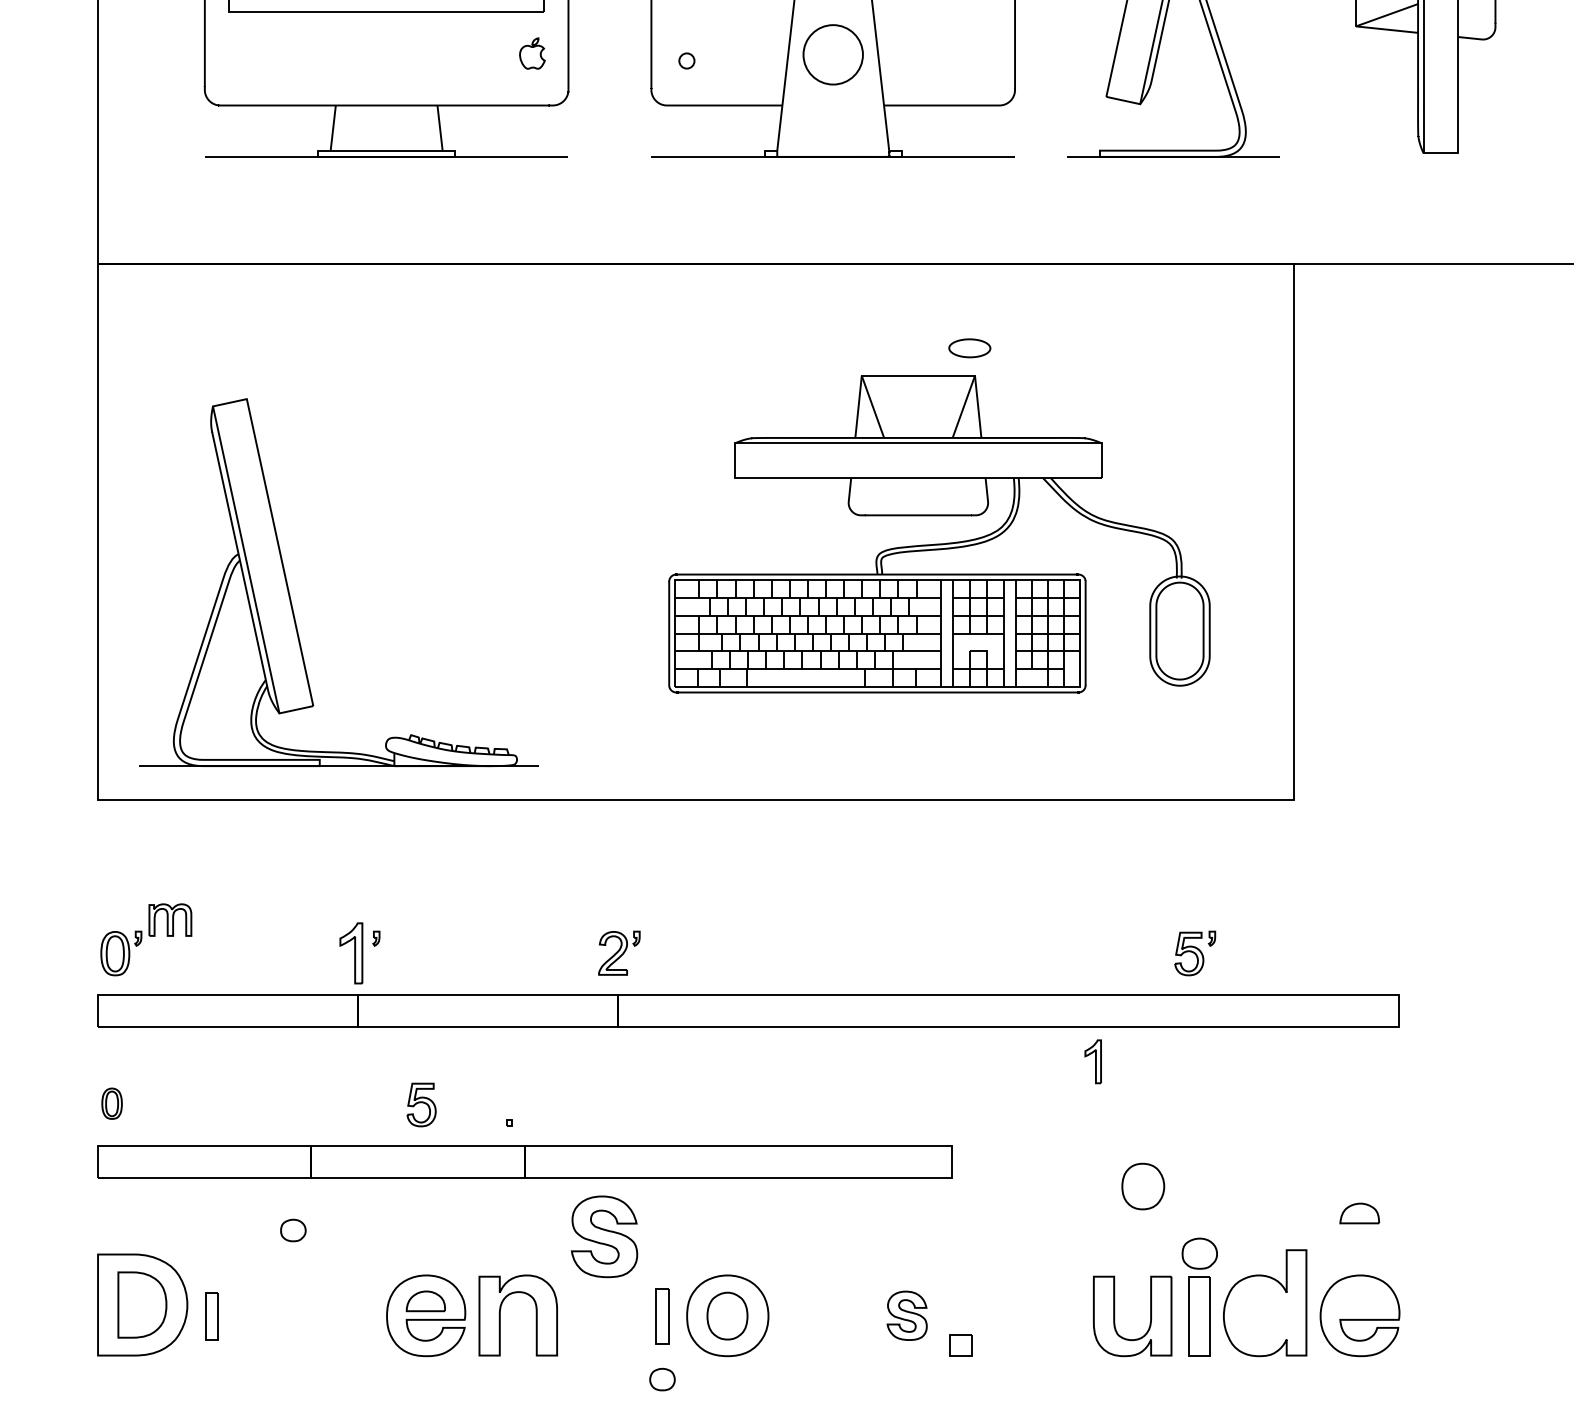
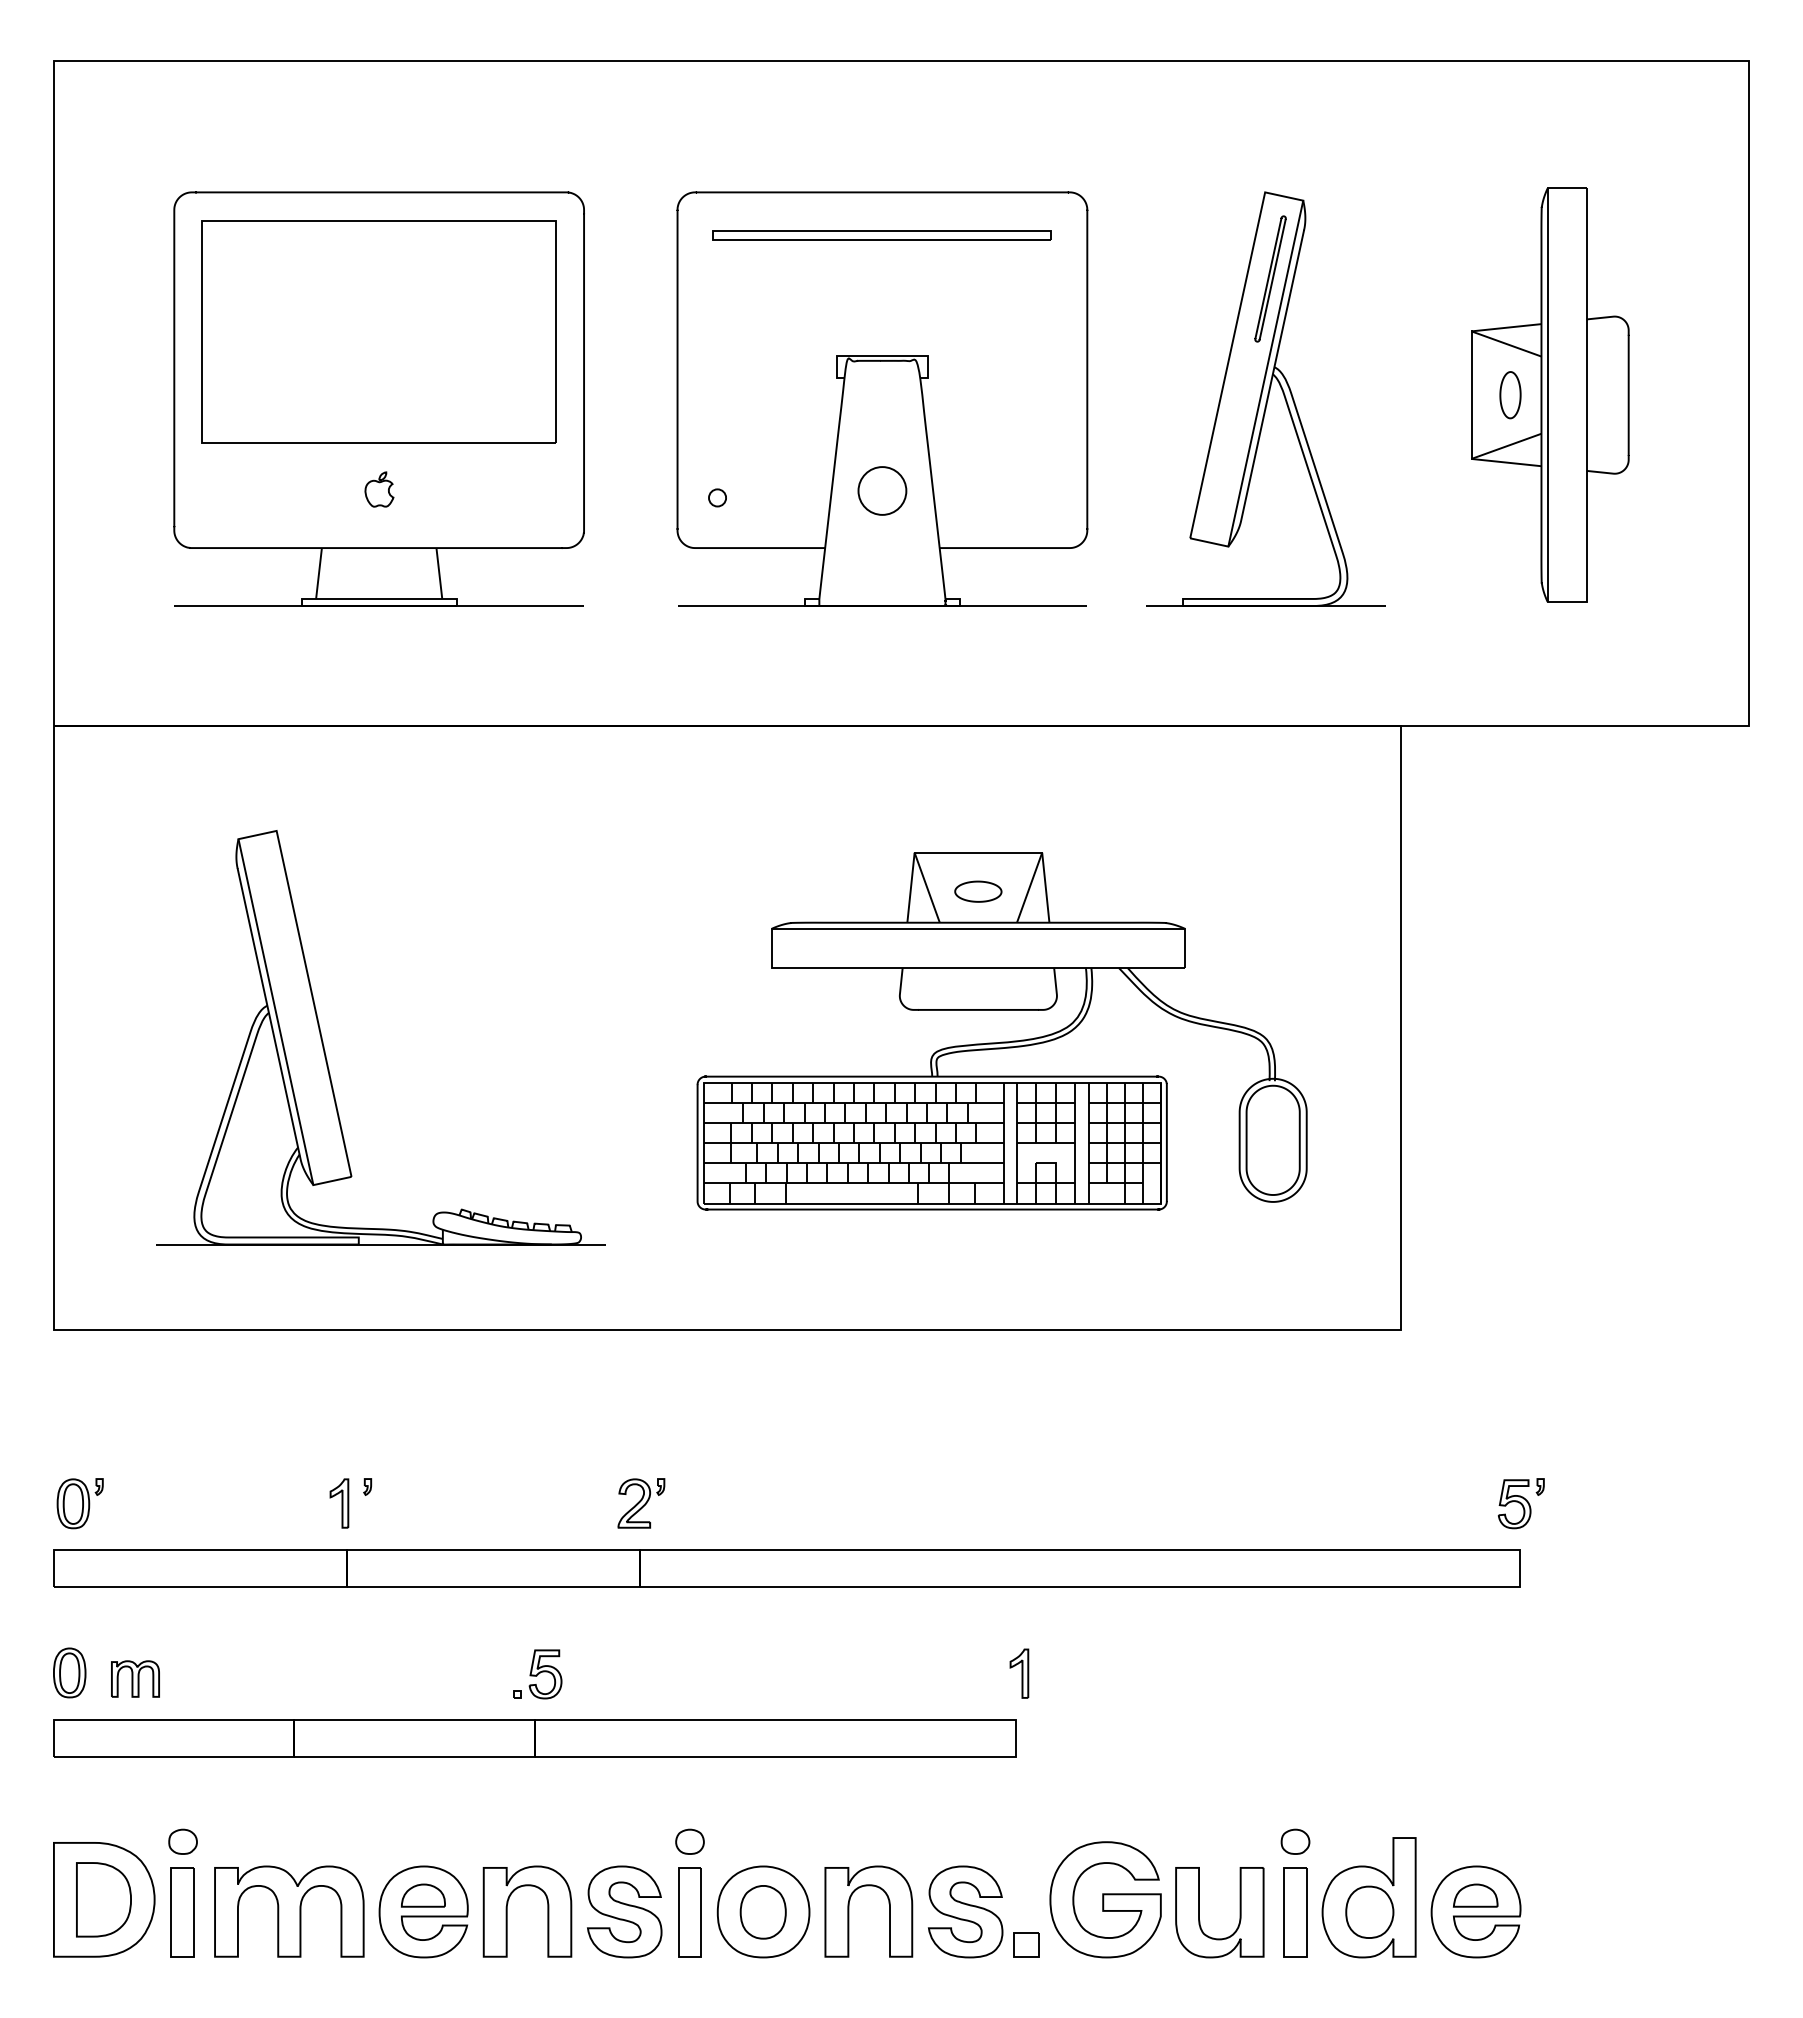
part: (532, 53) -> (379, 489), moved
circle: (833, 54) -> (882, 490), size x0.71
part: (969, 348) -> (978, 891), moved
part: (290, 593) -> (325, 1050), moved
part: (170, 919) -> (135, 1678), moved
part: (351, 953) -> (339, 1503), size x0.71
part: (1195, 953) -> (1521, 1503), moved
part: (1093, 1061) -> (1019, 1673), moved
part: (111, 1103) -> (69, 1672), size x1.43
part: (421, 1105) -> (545, 1674), moved
part: (1142, 1185) -> (1369, 1911), moved
part: (1359, 1213) -> (1475, 1895), moved
part: (292, 1230) -> (182, 1841), moved
part: (604, 1236) -> (624, 1911), moved
part: (1199, 1253) -> (1295, 1841), size x0.71
part: (1031, 1304) -> (1105, 1899), added
part: (307, 1315) -> (289, 1911), added
part: (804, 1315) -> (849, 1911), added
part: (906, 1315) -> (965, 1911), size x1.67
part: (212, 1316) -> (182, 1912), size x1.67
part: (662, 1316) -> (689, 1912), size x1.43
part: (662, 1379) -> (689, 1841), moved

